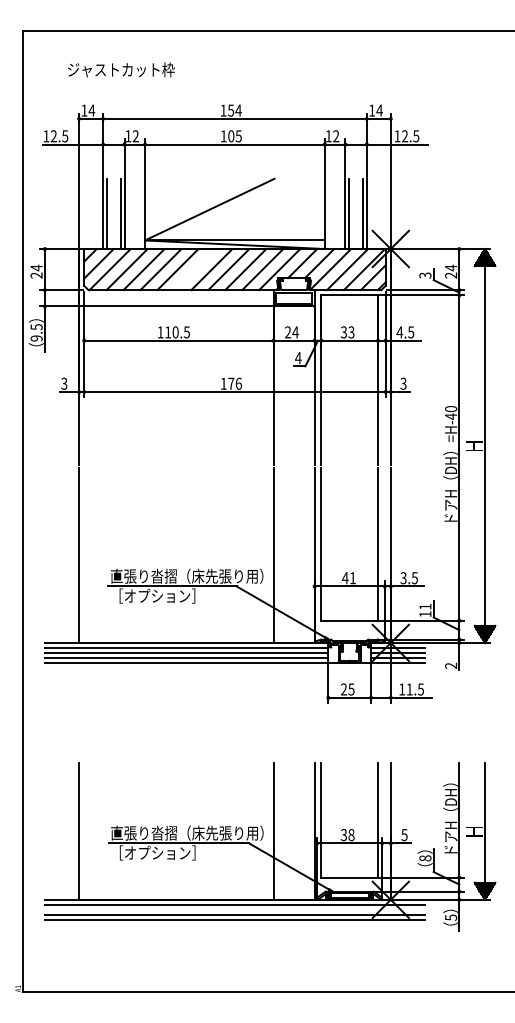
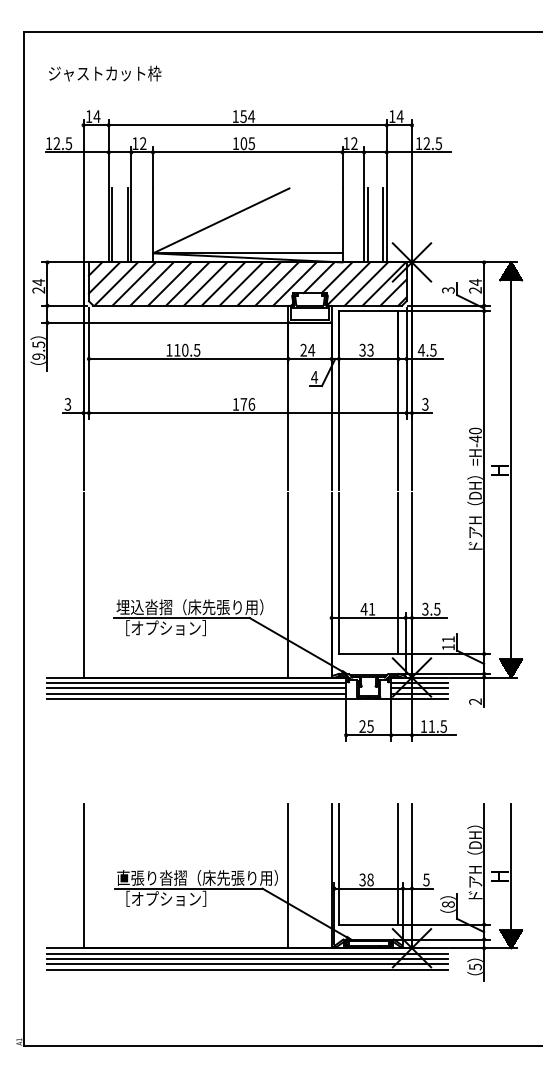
text: (121, 69) -> (105, 73), moved
line: (194, 269) -> (205, 283), added
text: (186, 576) -> (196, 607), 直張り沓摺（床先張り用） -> 埋込沓摺（床先張り用）
line: (234, 910) -> (247, 959), added

